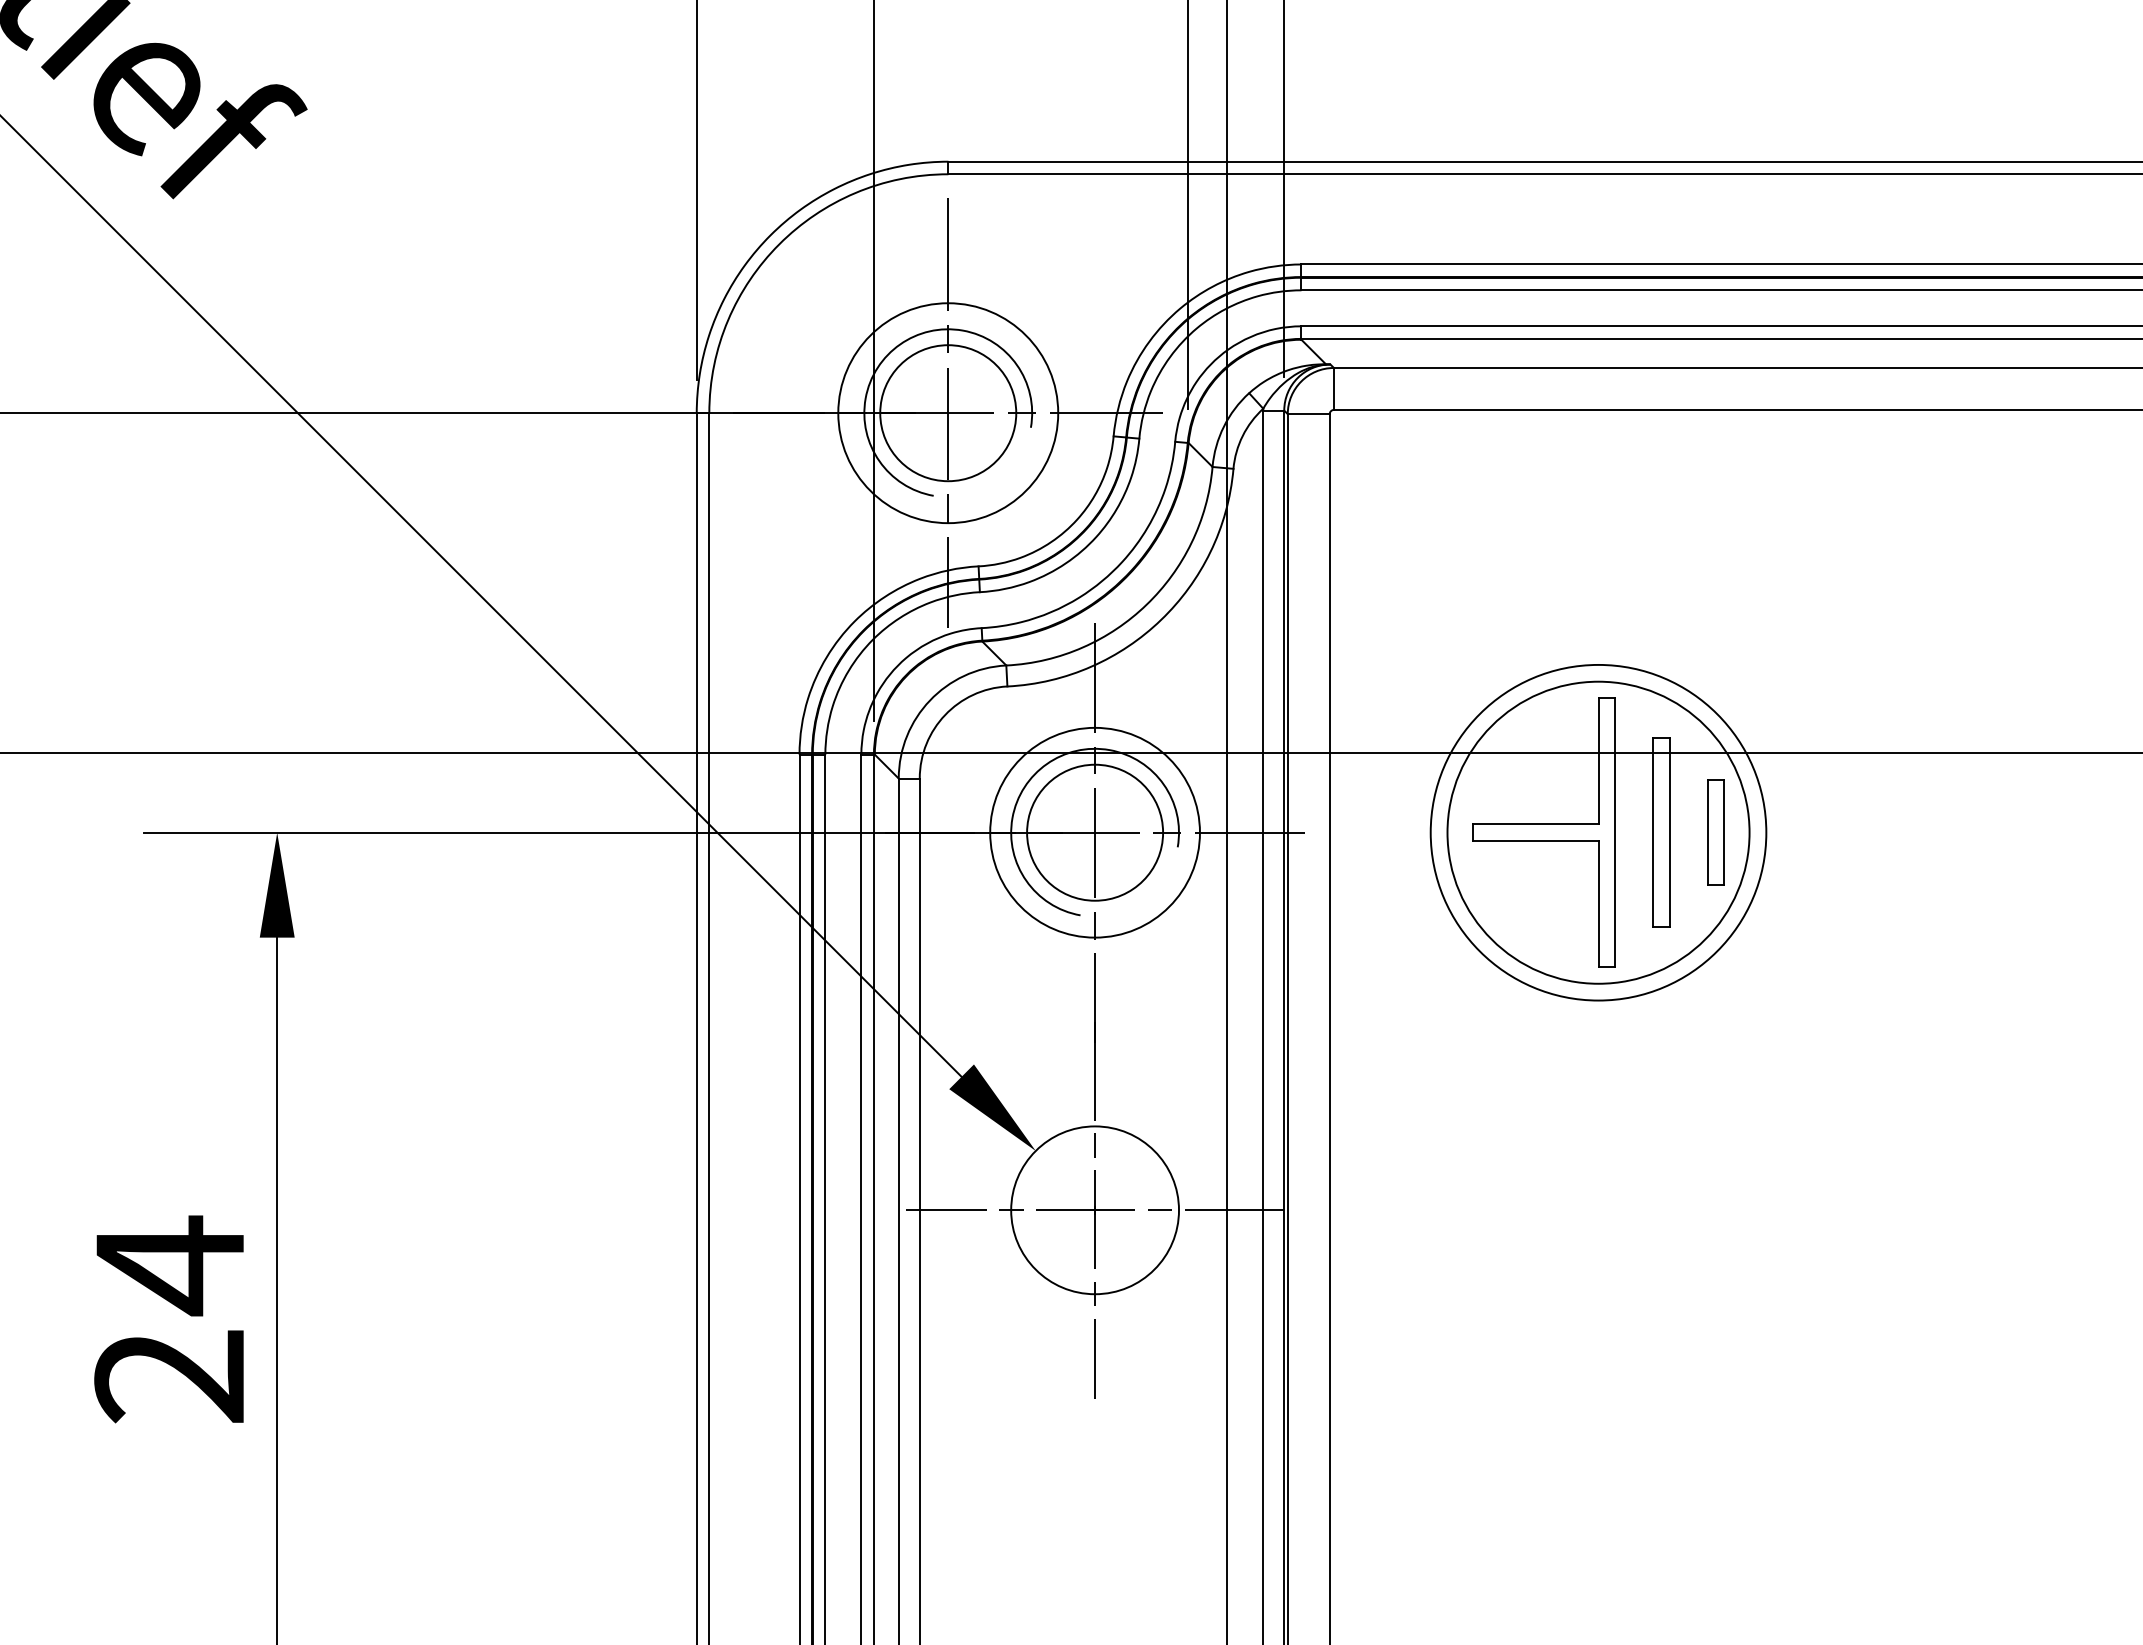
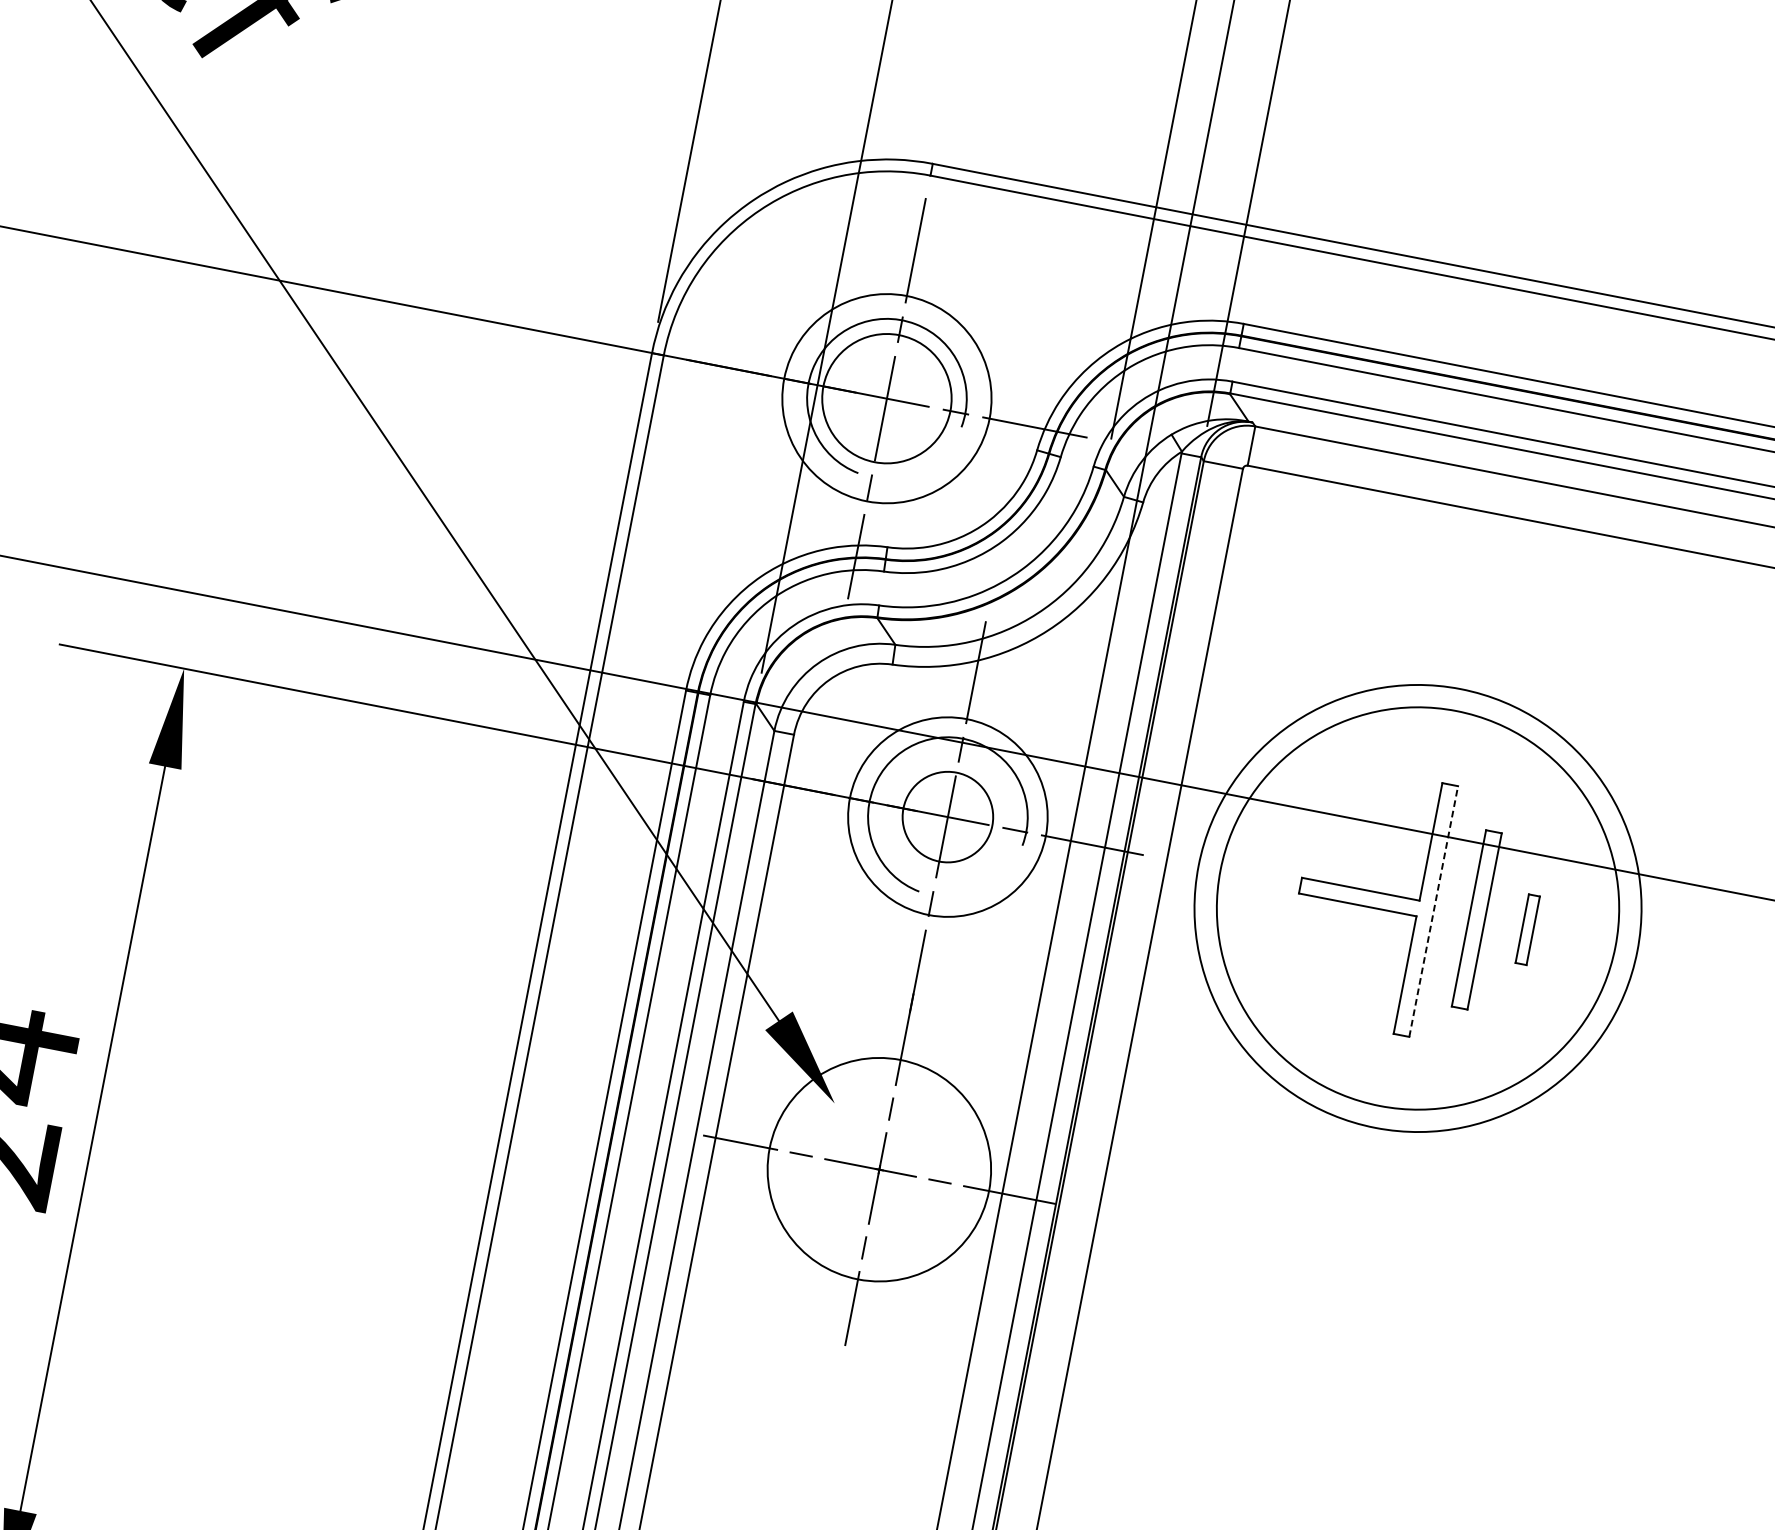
circle: (1095, 832) -> (948, 816), size x0.7
circle: (1598, 832) -> (1418, 908), size x1.4
circle: (1598, 832) -> (1418, 908), size x1.4
line: (1615, 832) -> (1433, 911), solid -> dashed
part: (1715, 832) -> (1527, 929), size x0.7
circle: (1095, 1210) -> (879, 1169), size x1.4

